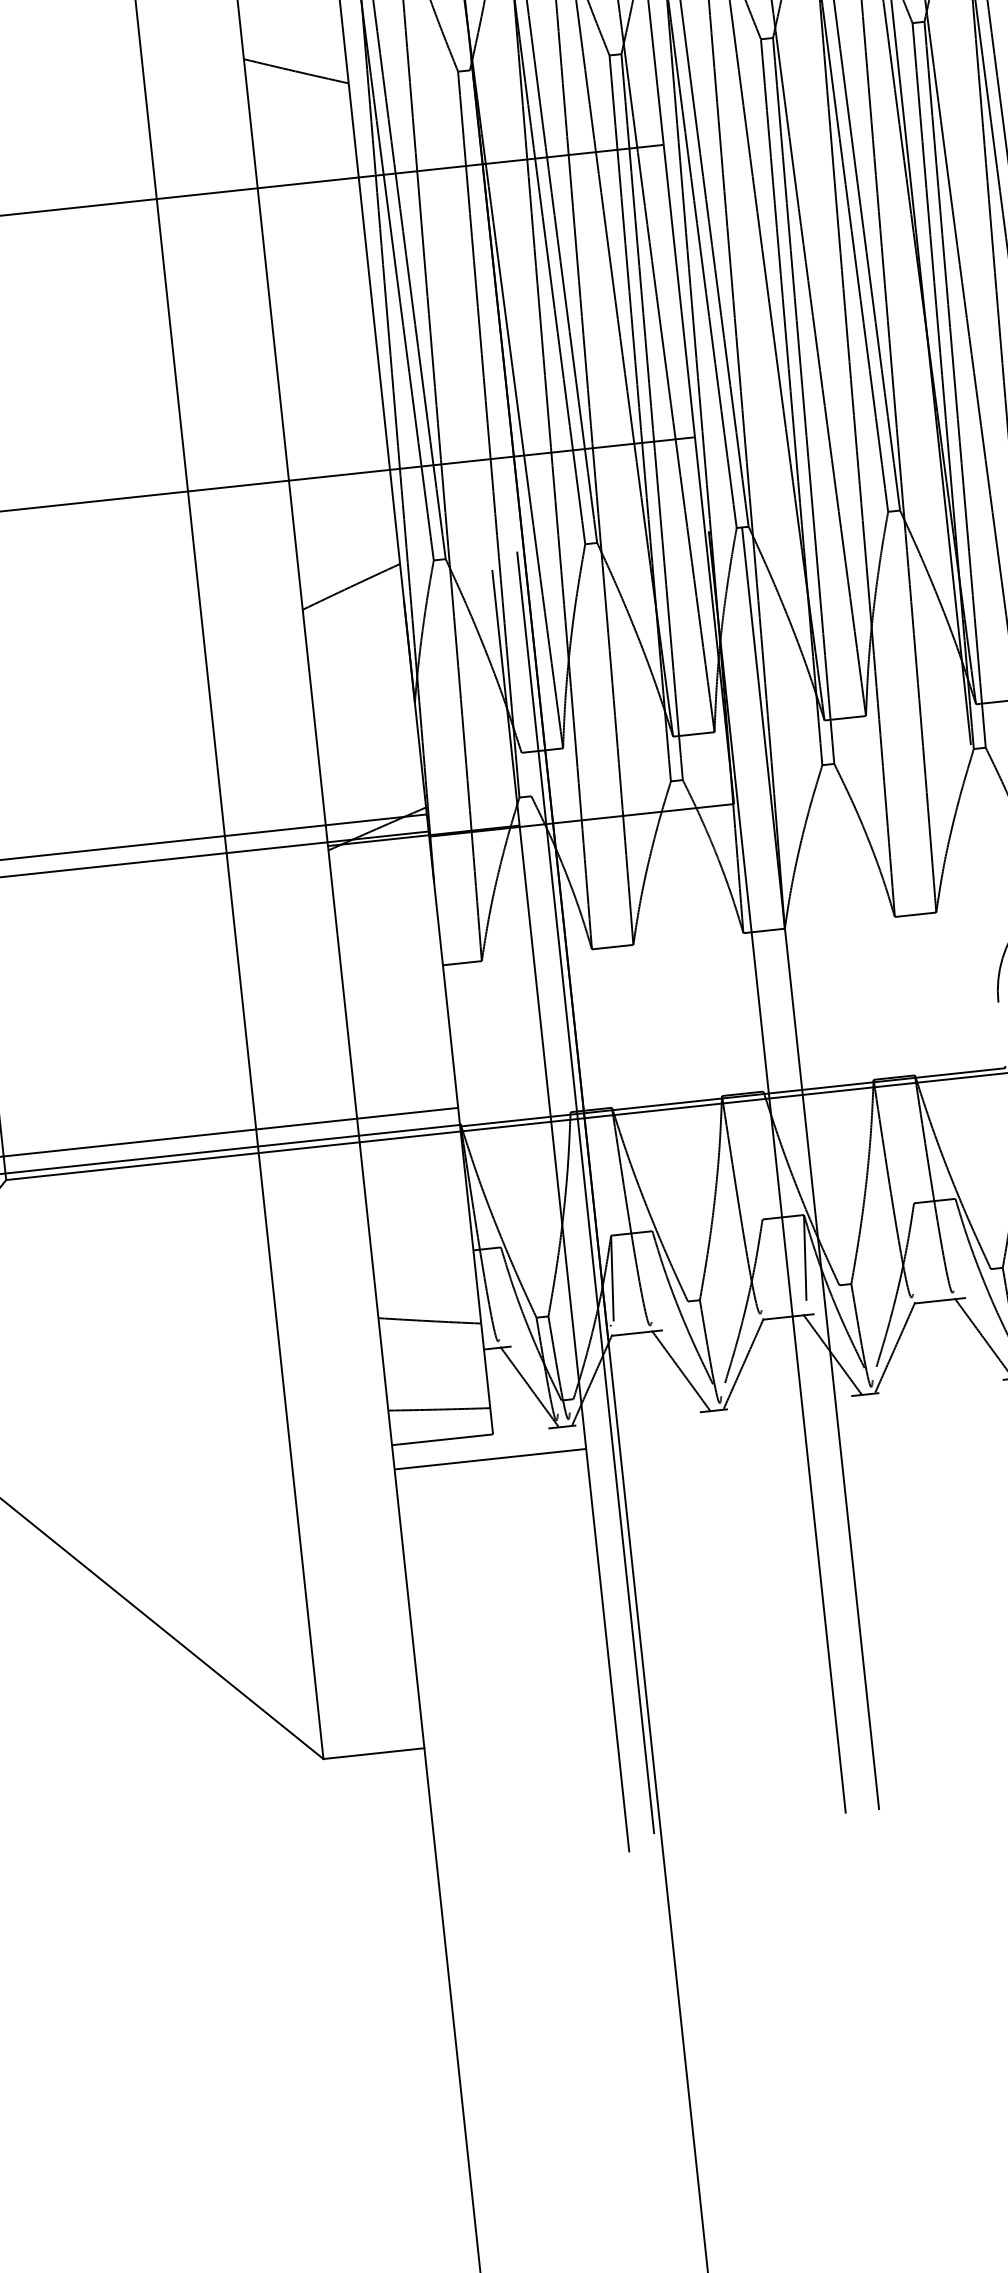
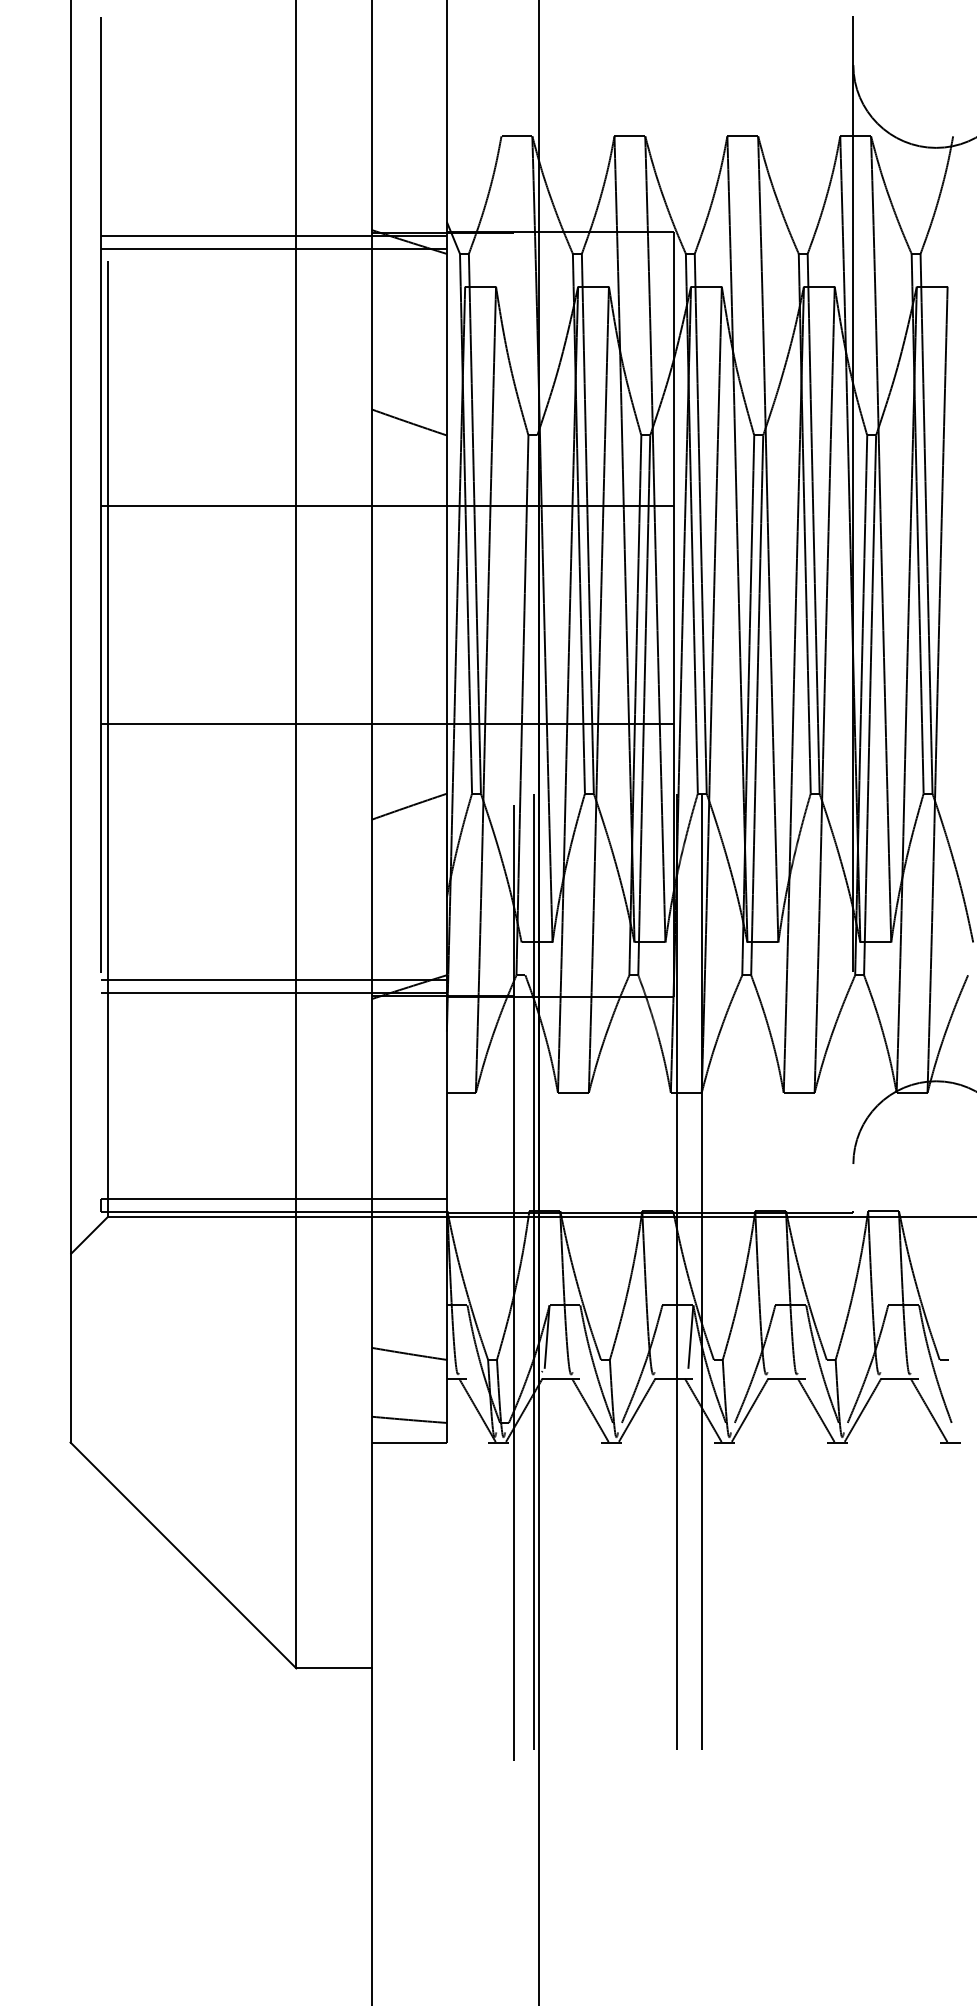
line: (489, 1459) -> (442, 1460), removed

